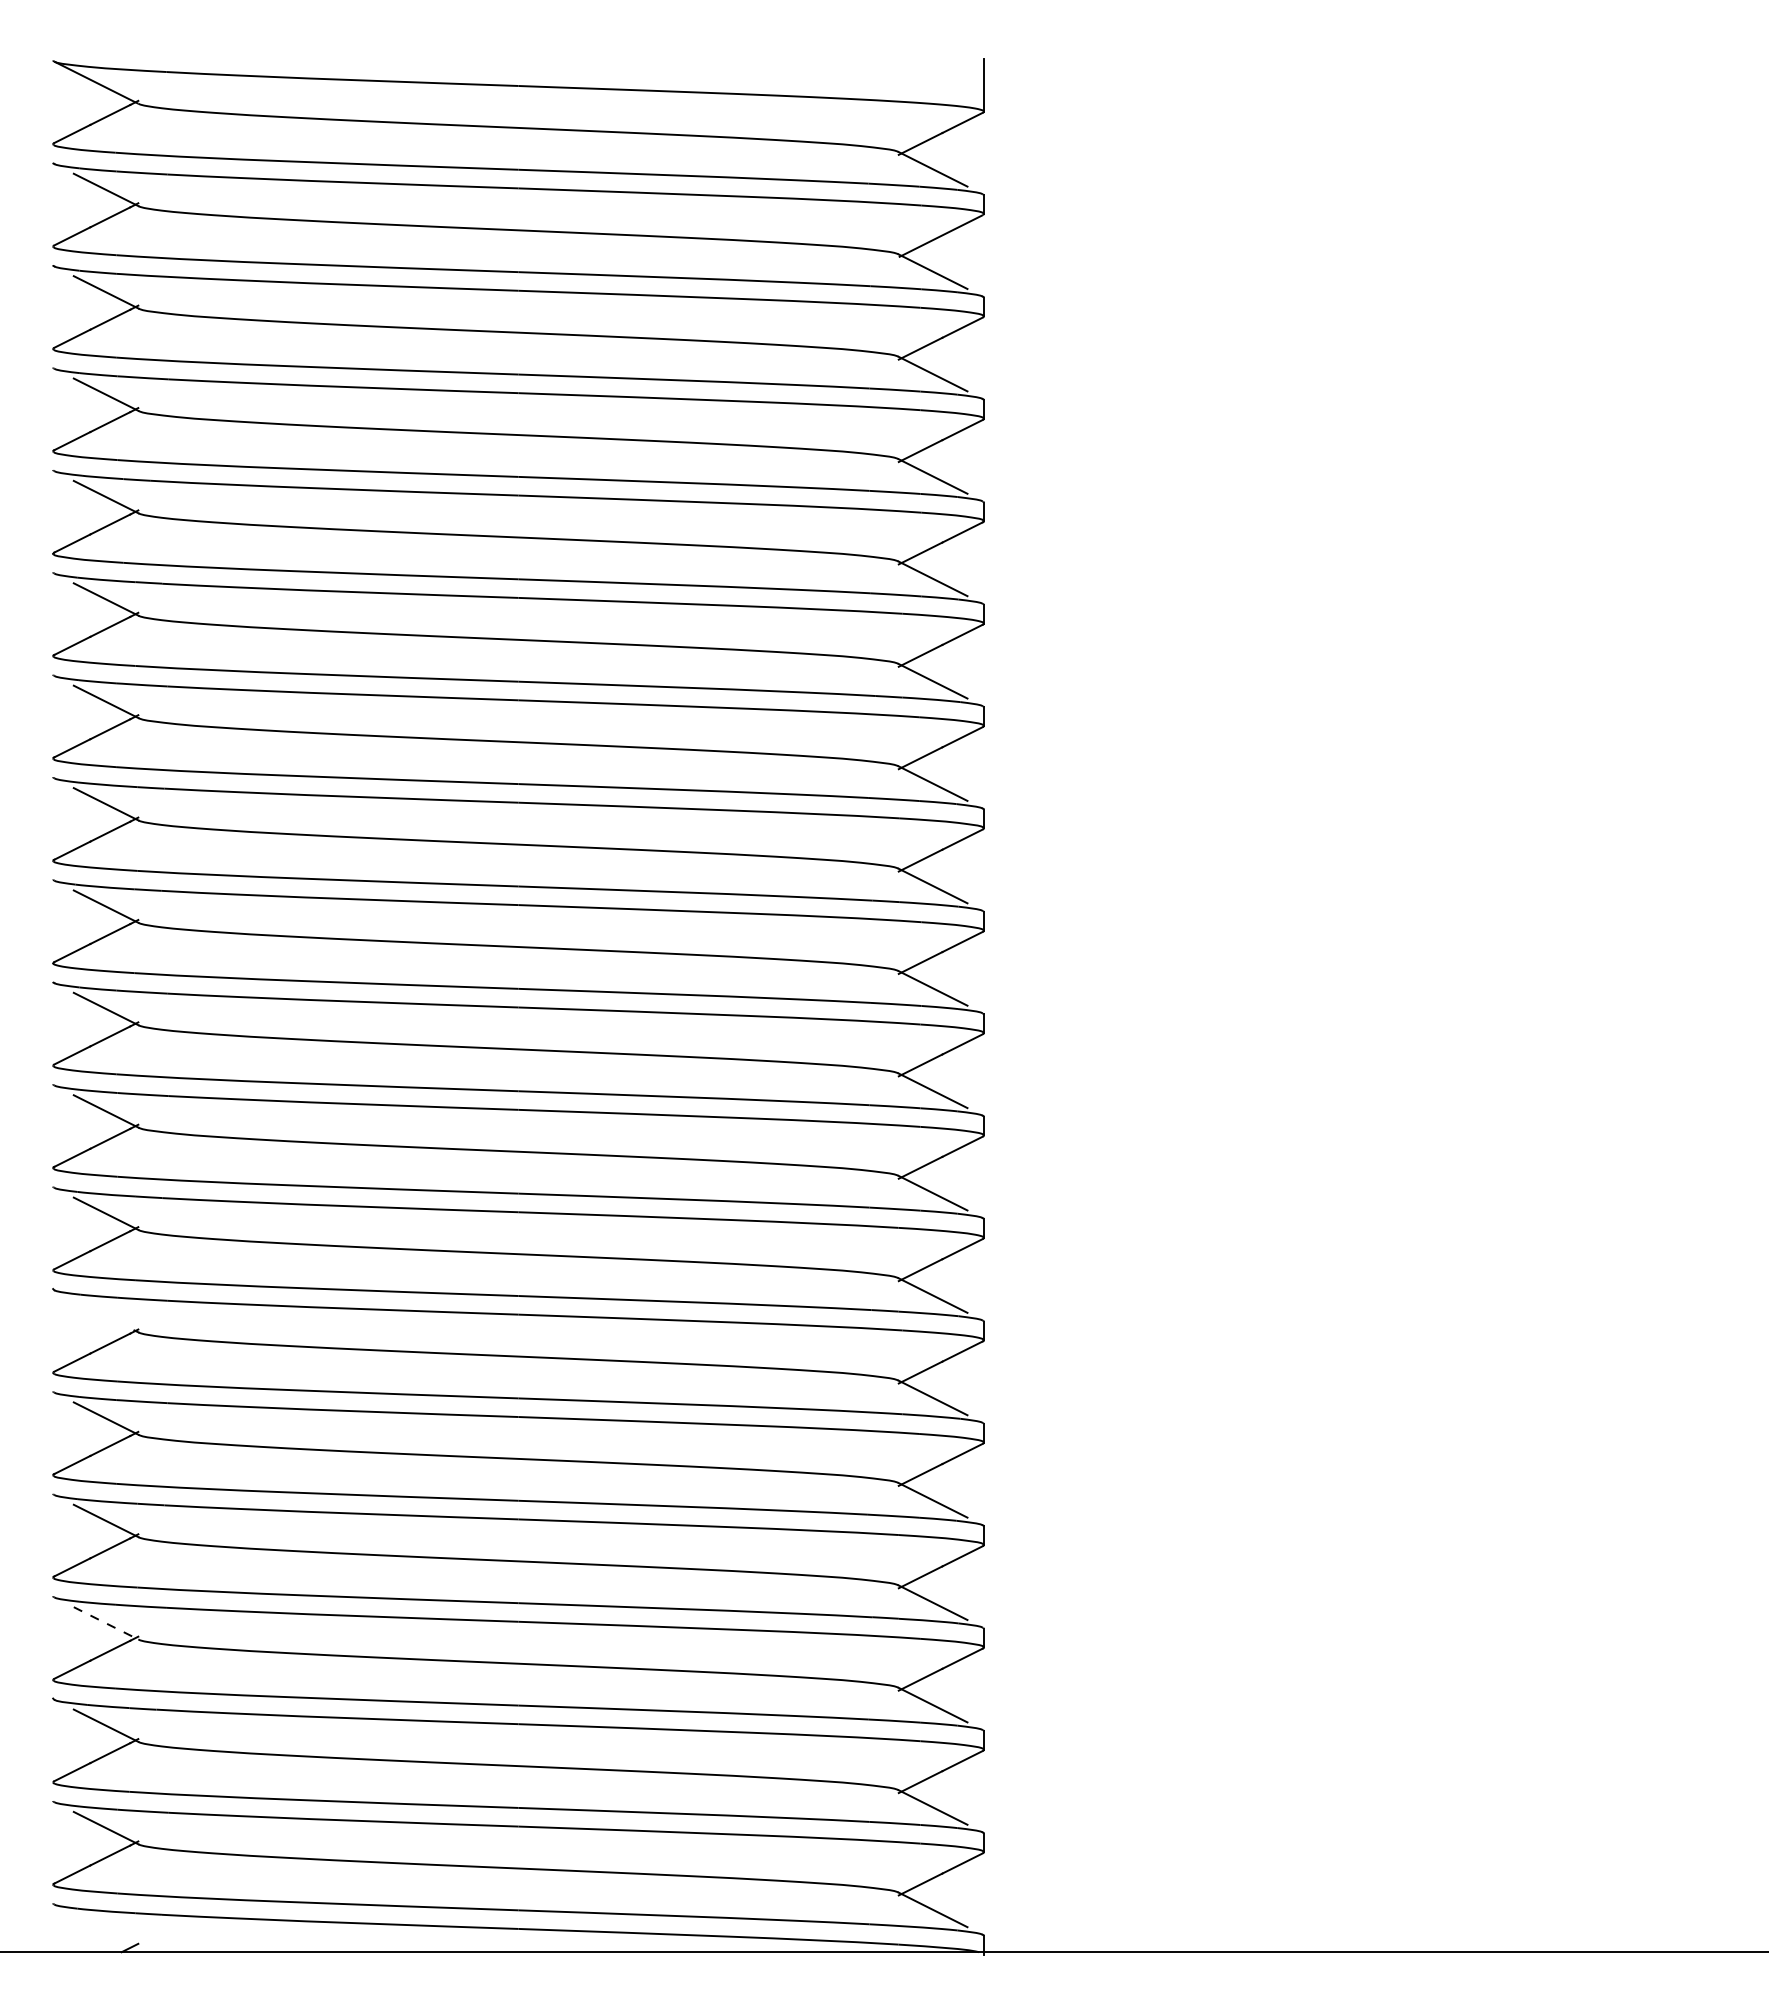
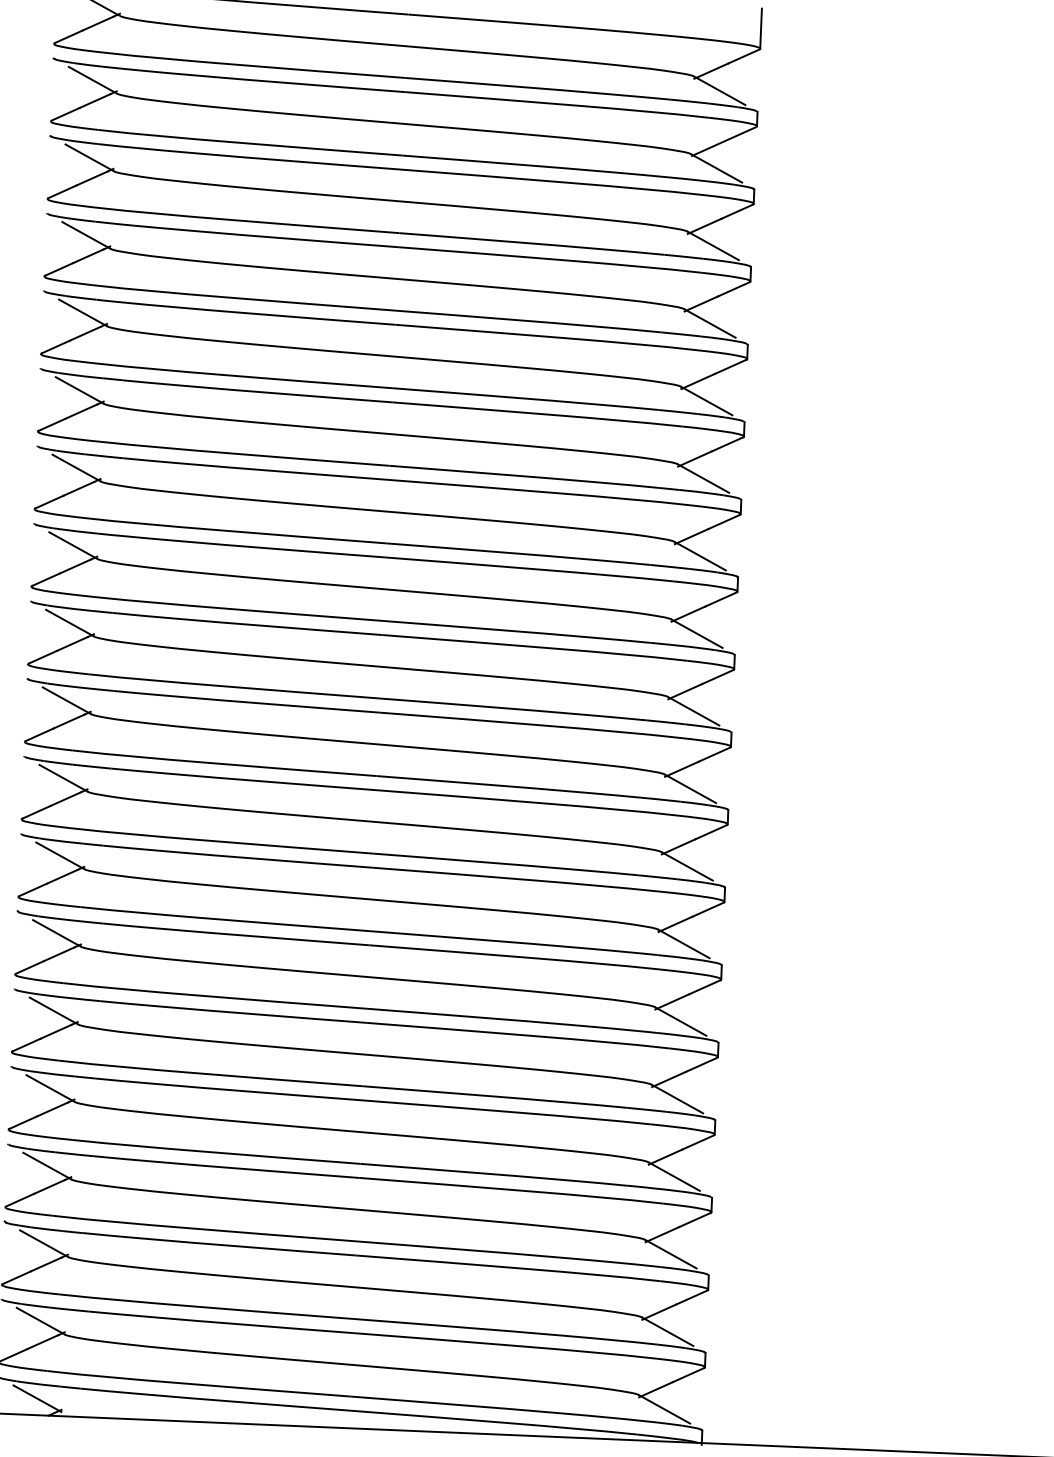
line: (103, 1315) -> (55, 932), added
line: (106, 1623) -> (47, 1166), dashed -> solid
line: (105, 1930) -> (37, 1398), added

